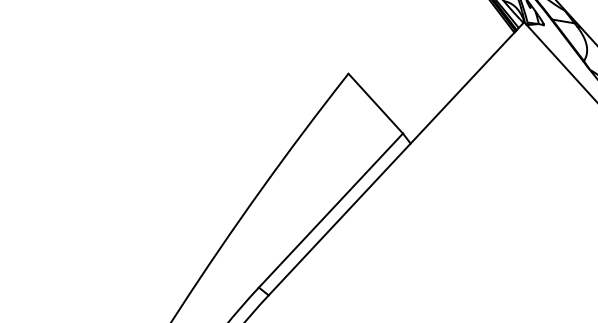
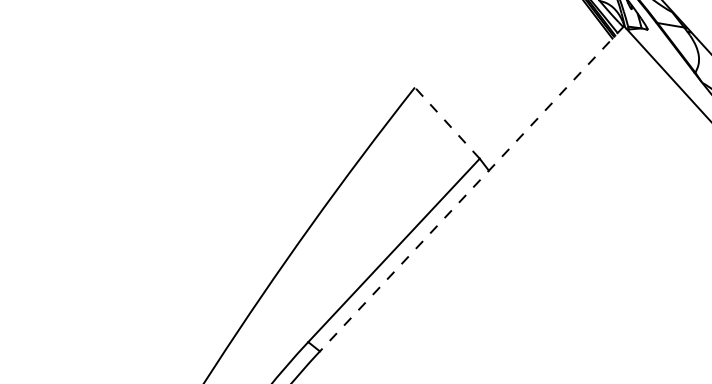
line: (375, 103) -> (447, 122), solid -> dashed
line: (396, 158) -> (472, 188), solid -> dashed

